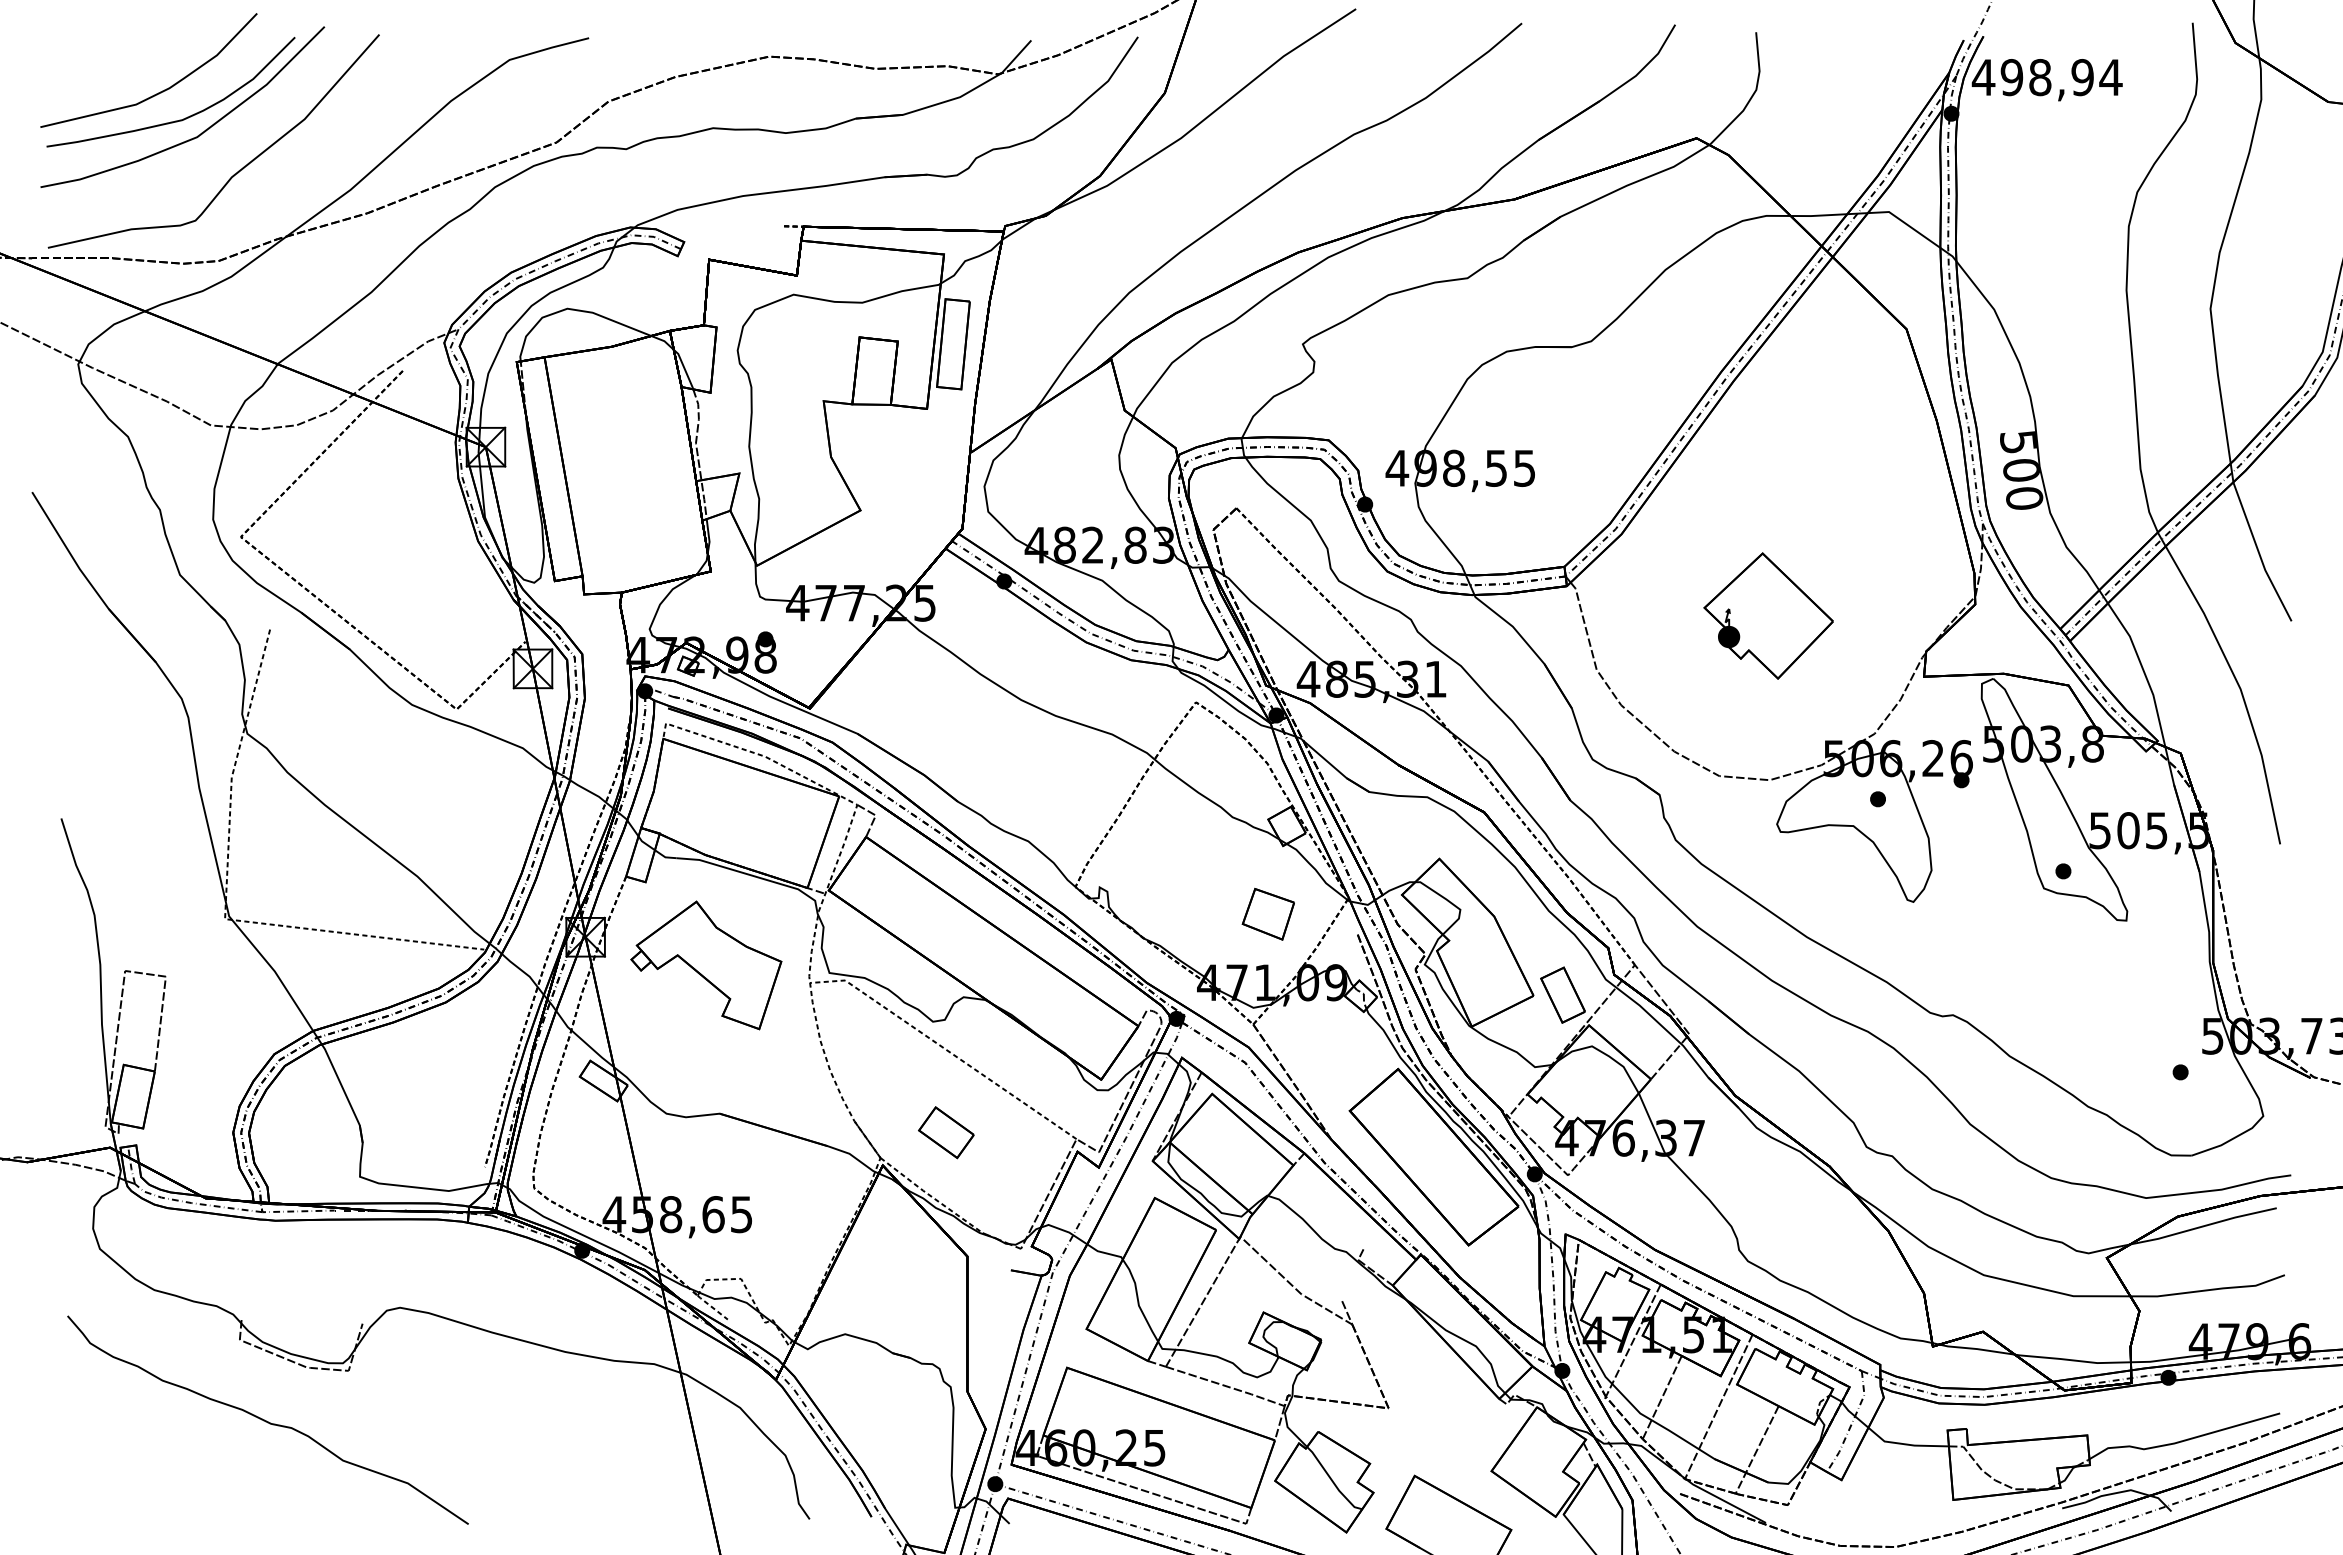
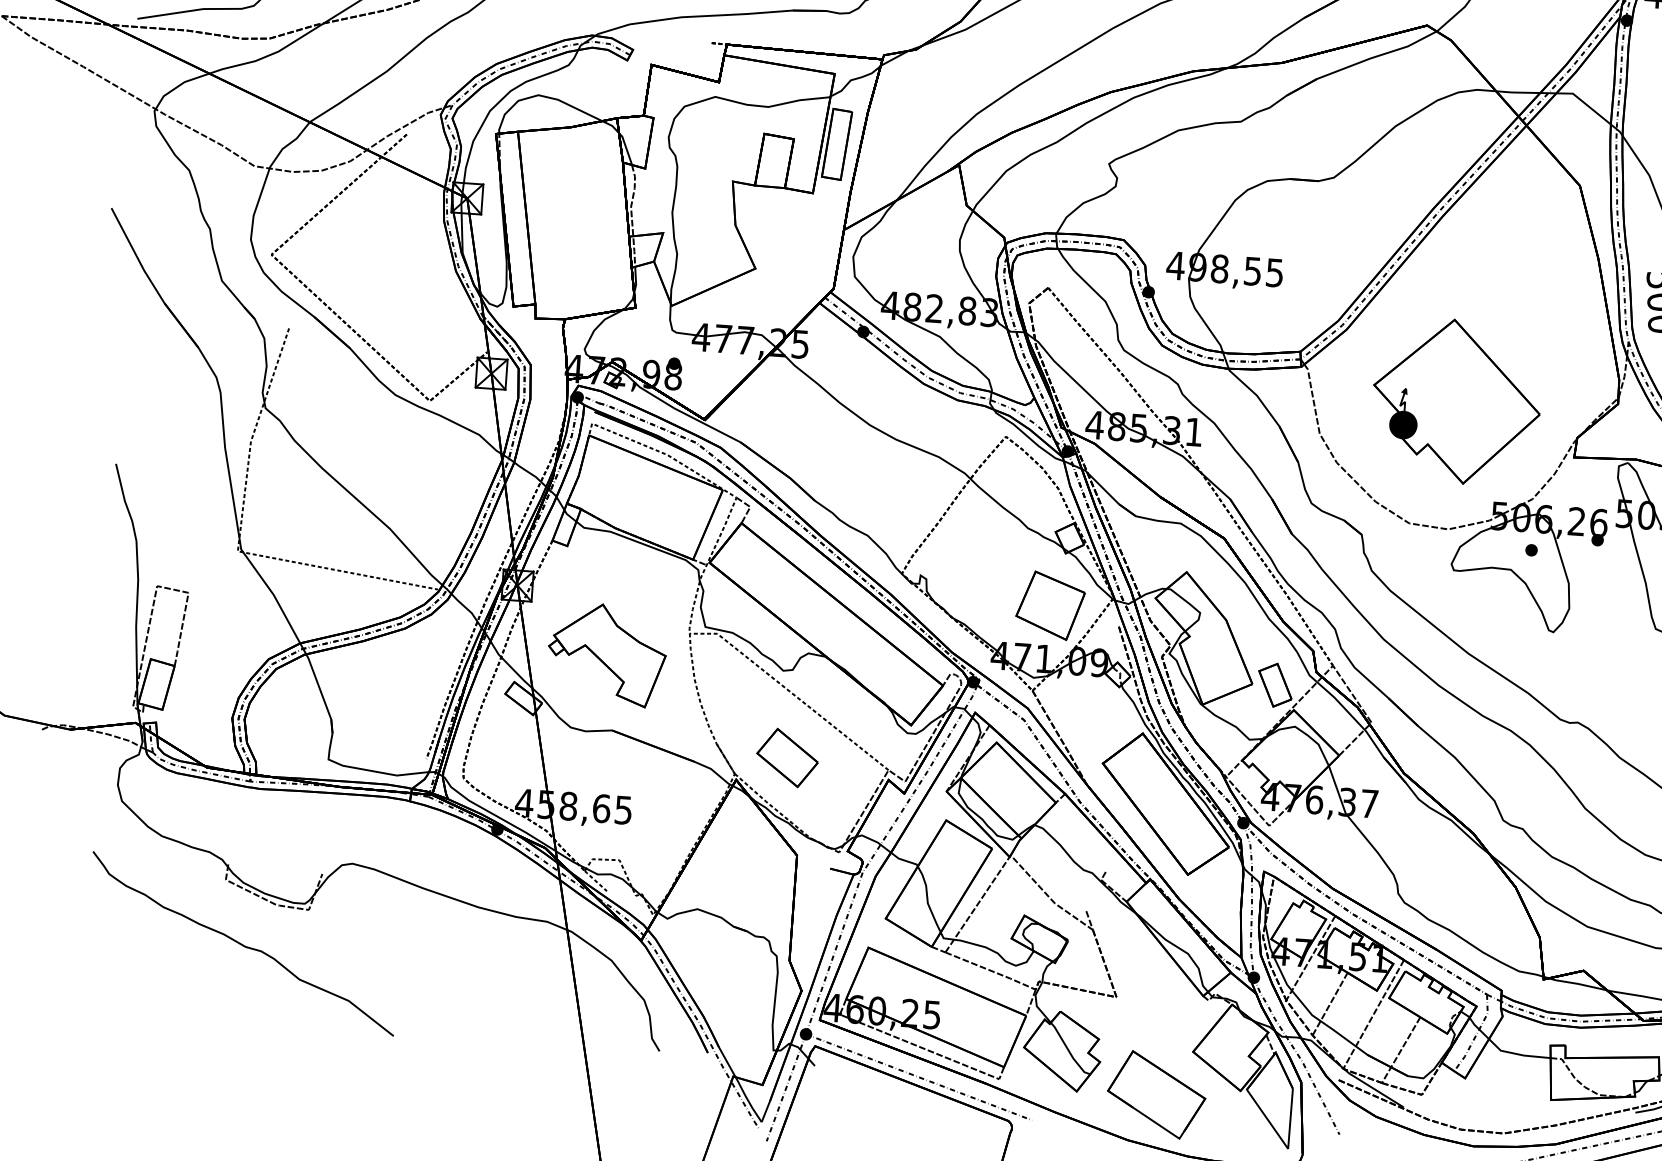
part: (1768, 615) -> (1456, 401), size x1.67
part: (1268, 914) -> (1050, 605), size x1.67
part: (706, 965) -> (607, 654), moved
part: (946, 1132) -> (787, 757), size x1.43

